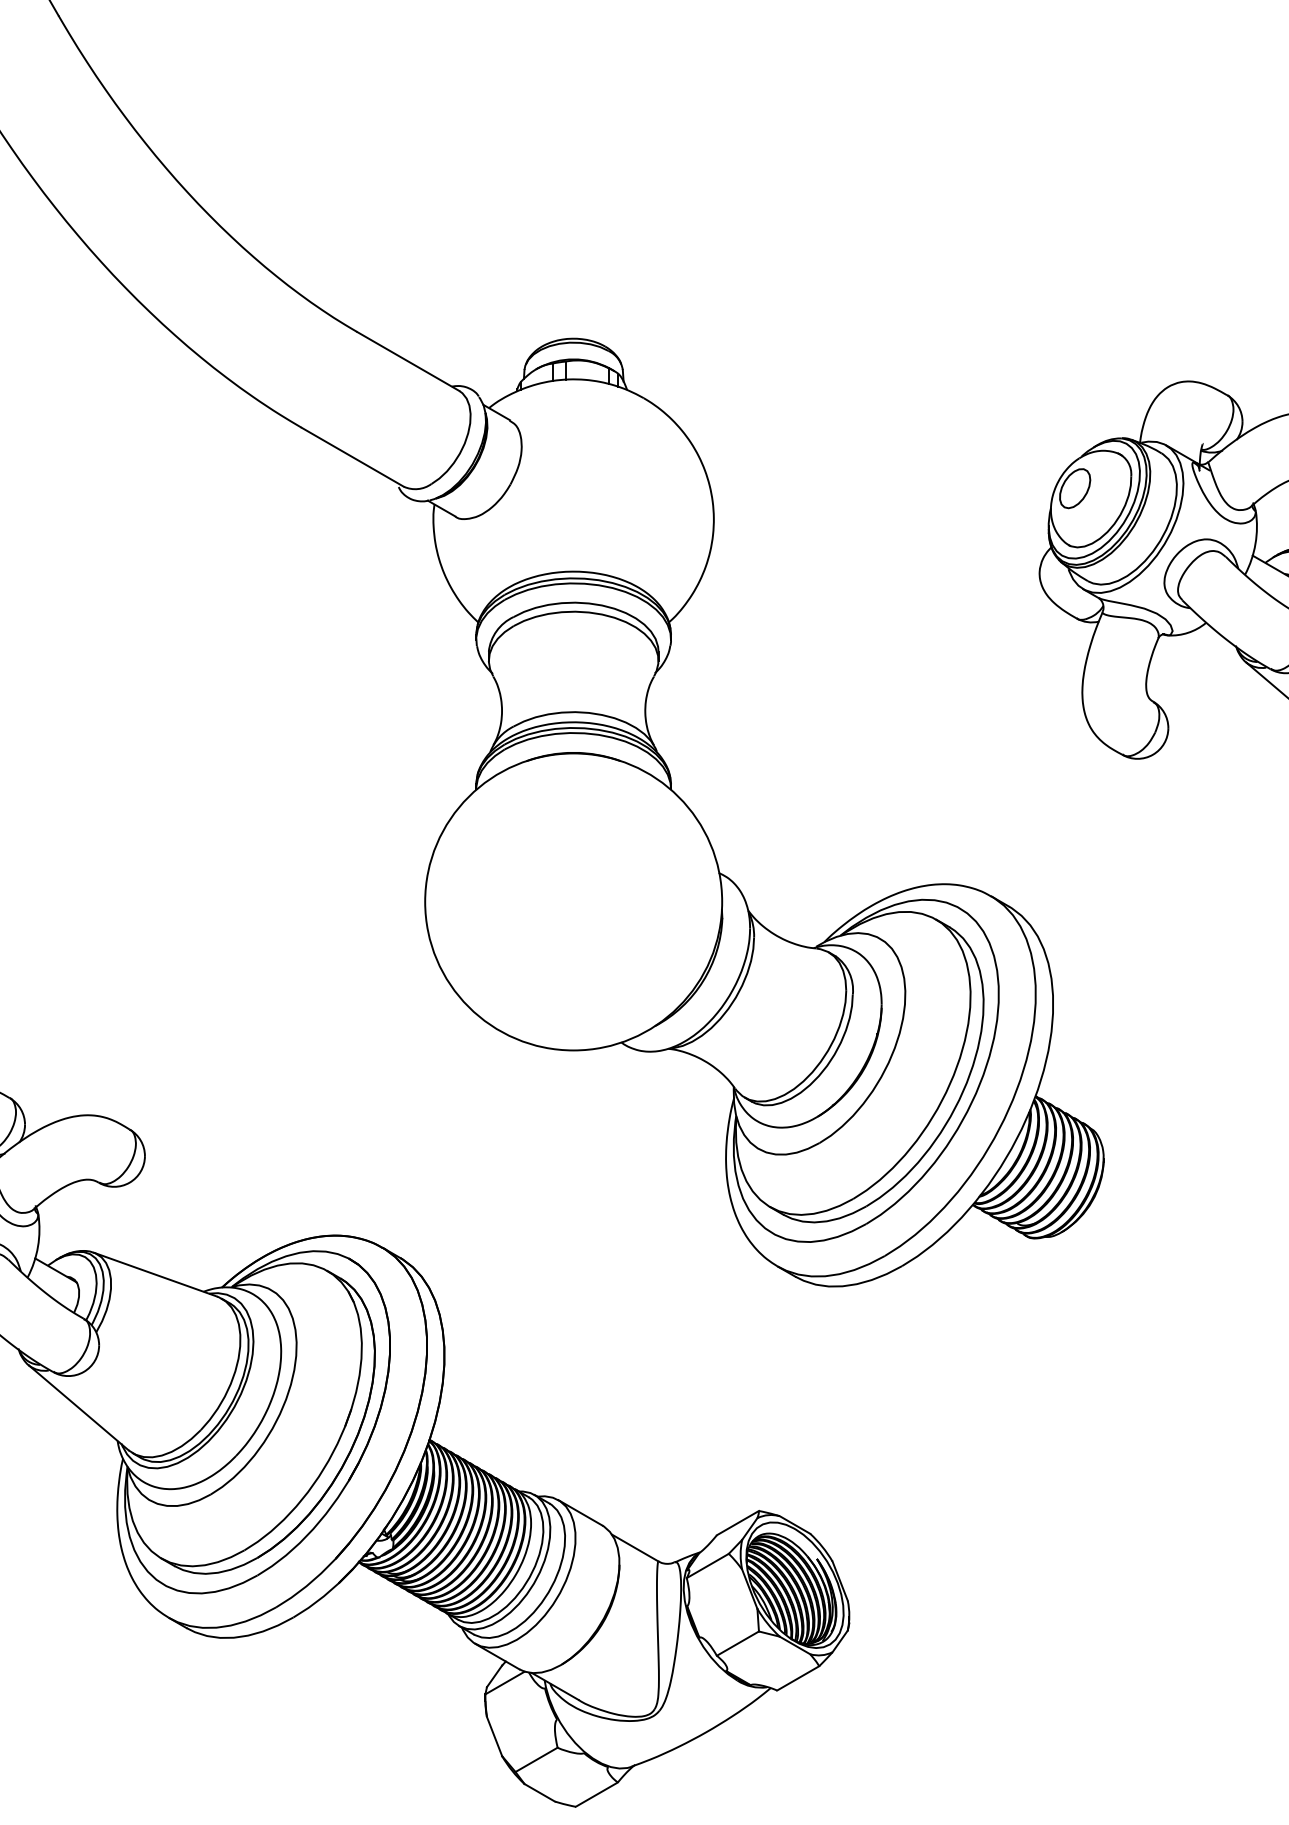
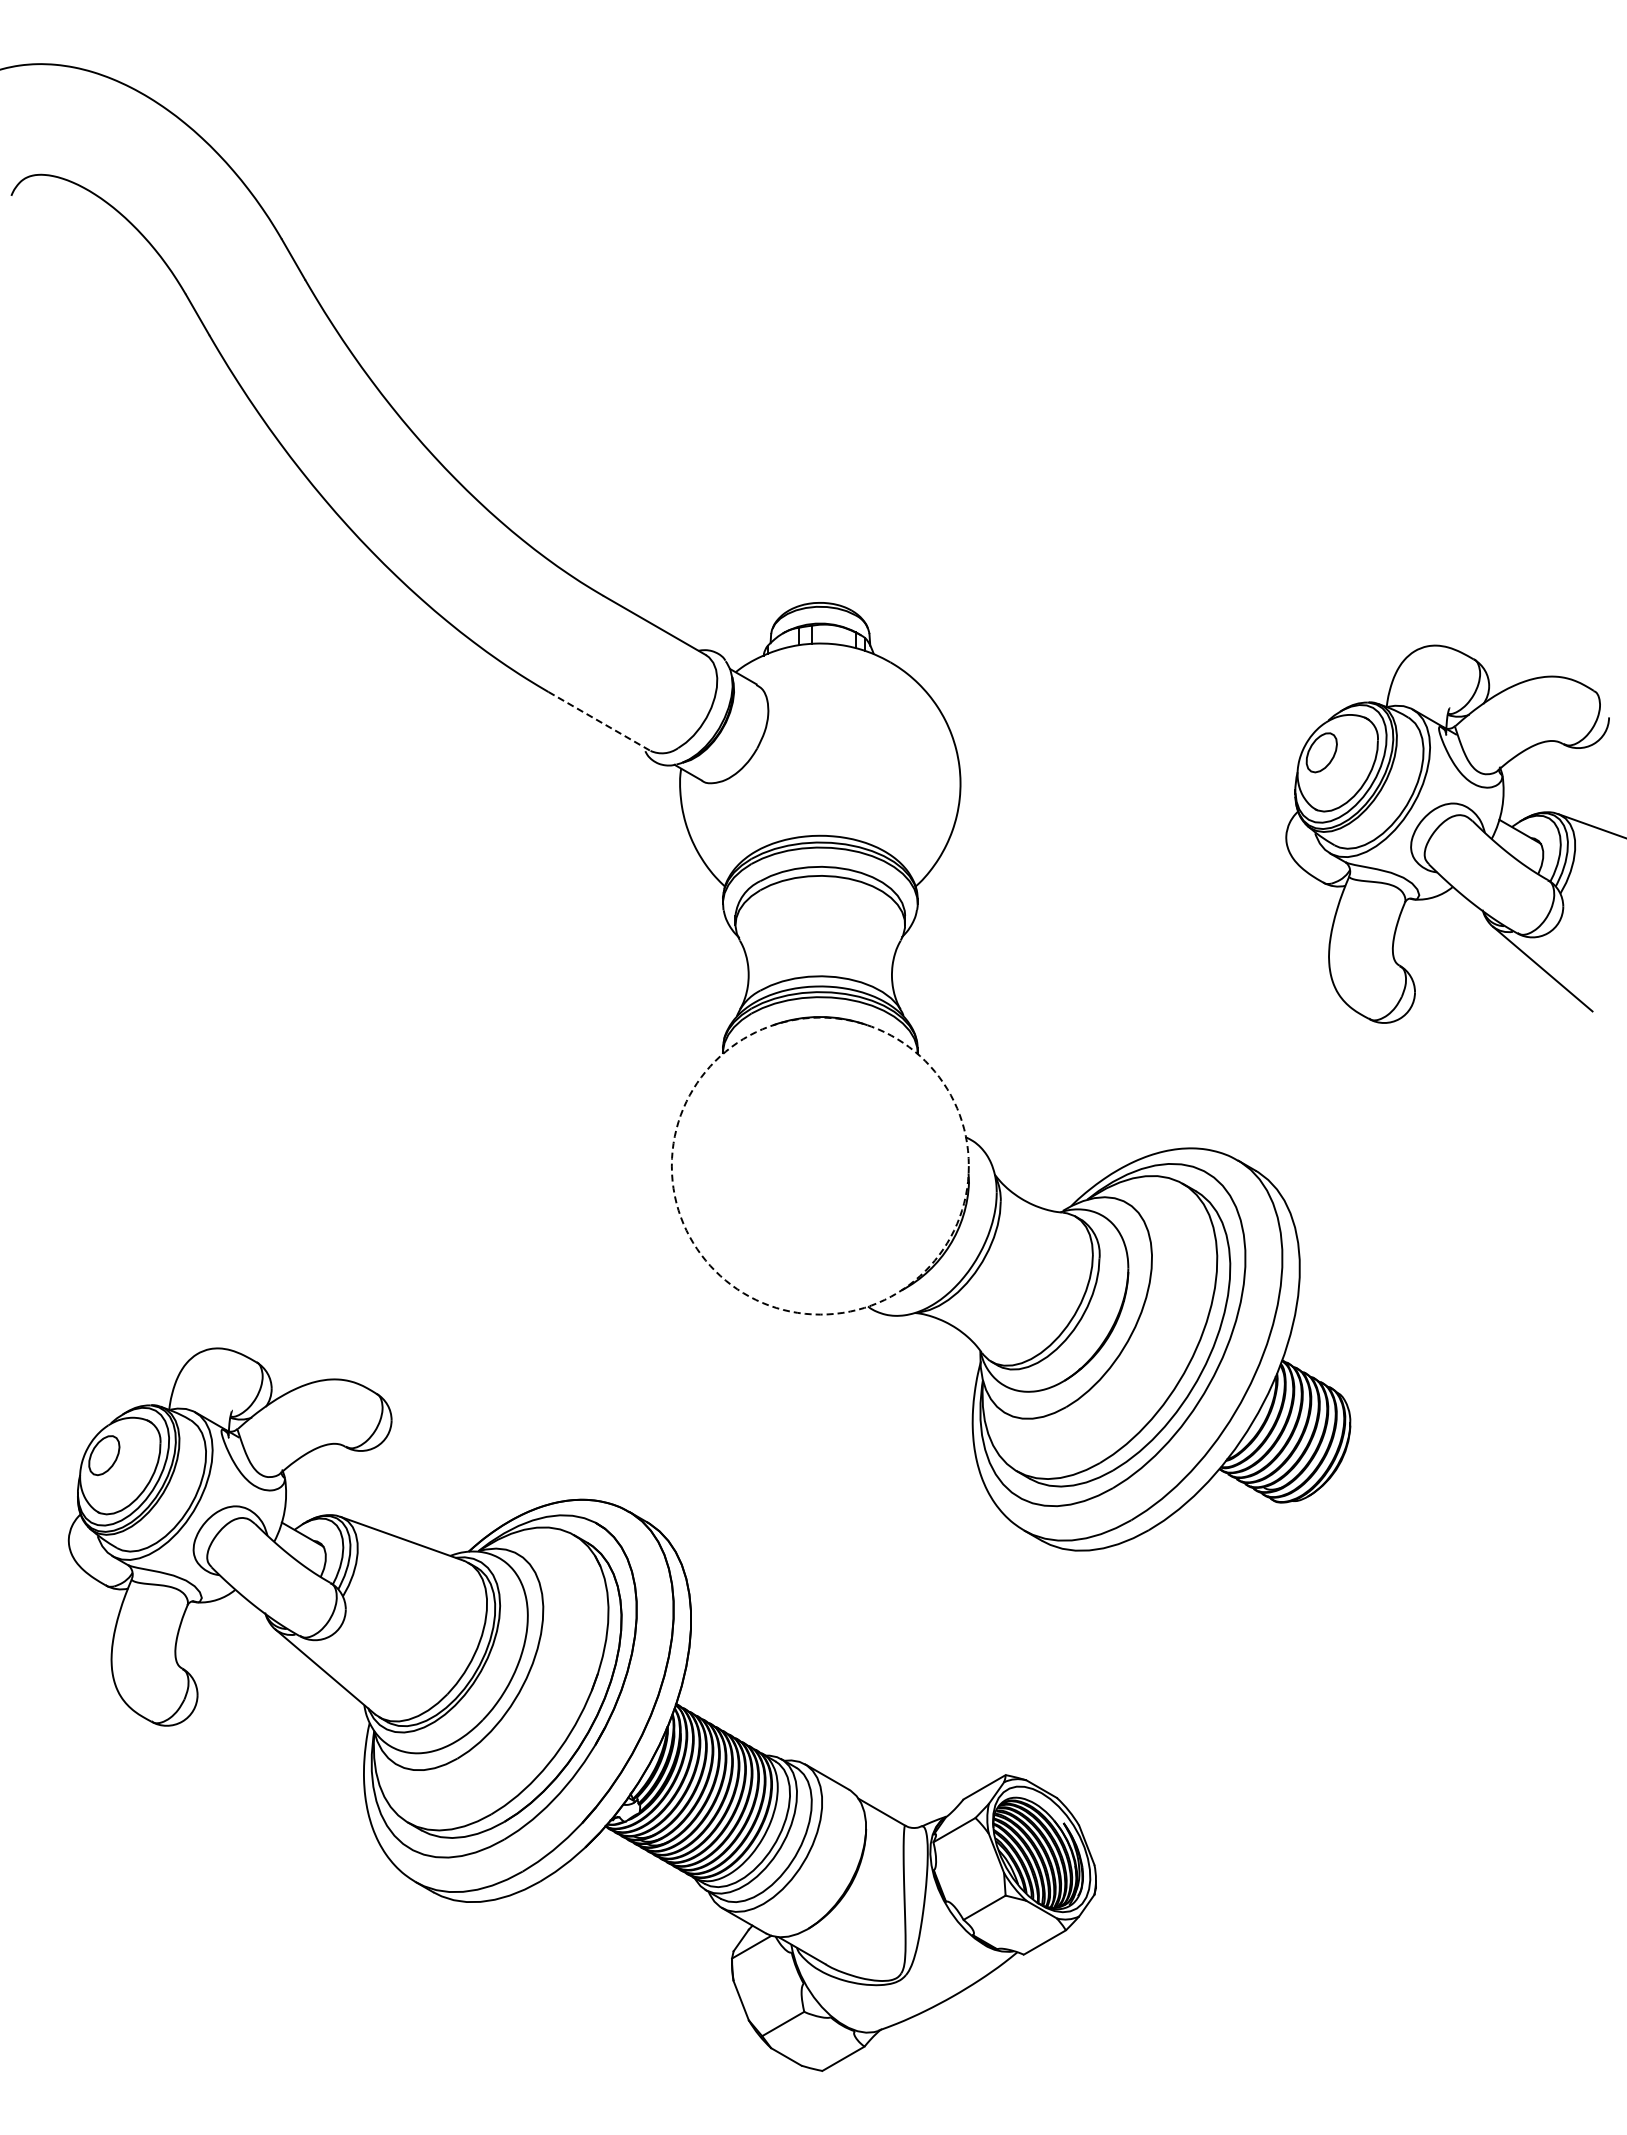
line: (352, 457) -> (599, 721), solid -> dashed
circle: (572, 901) -> (819, 1165), solid -> dashed

